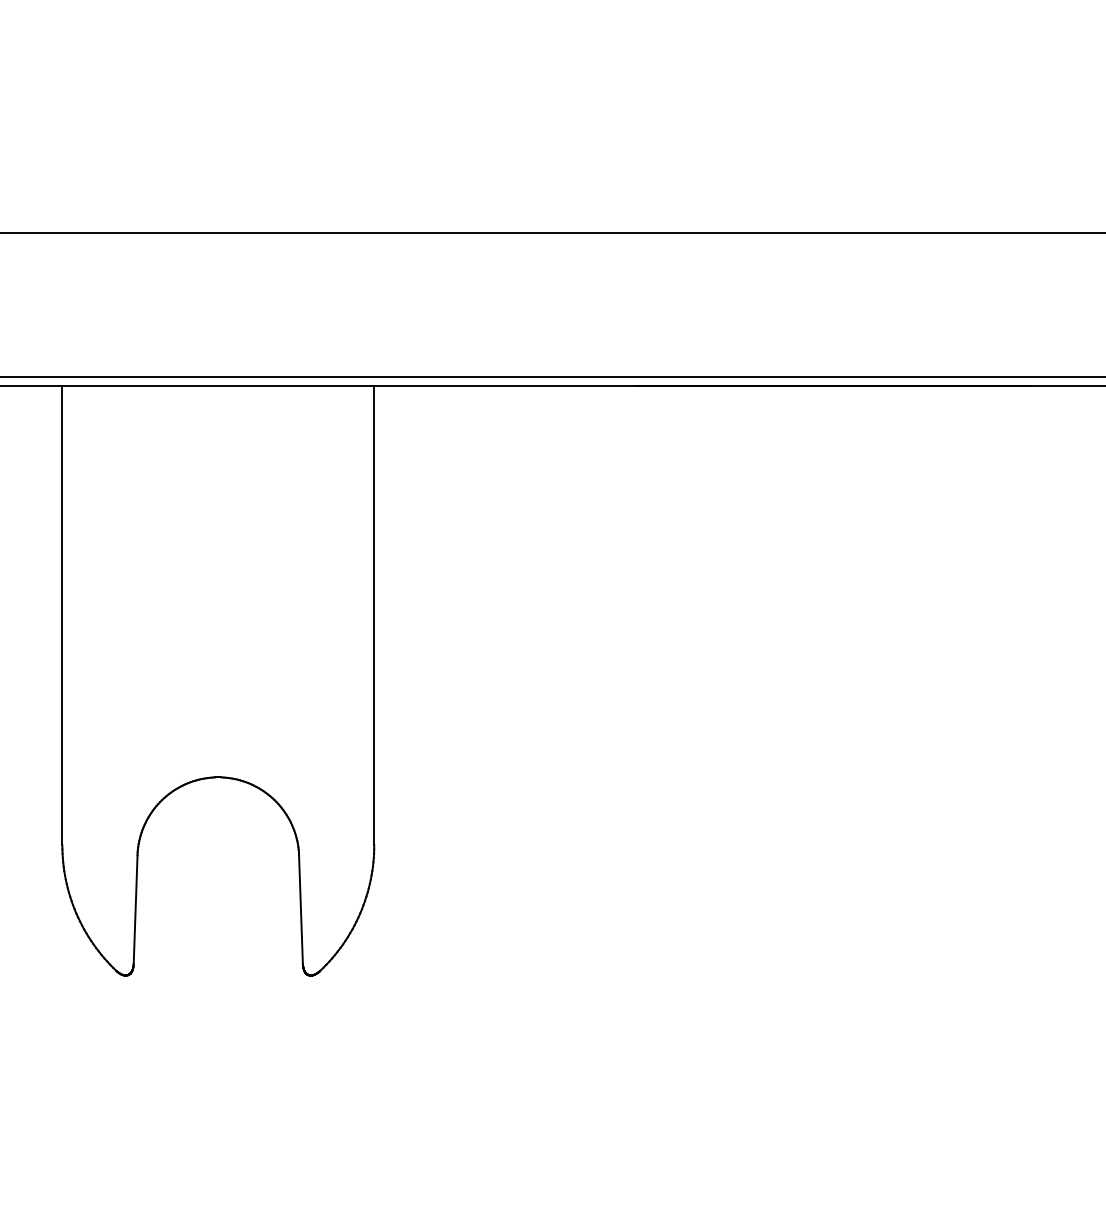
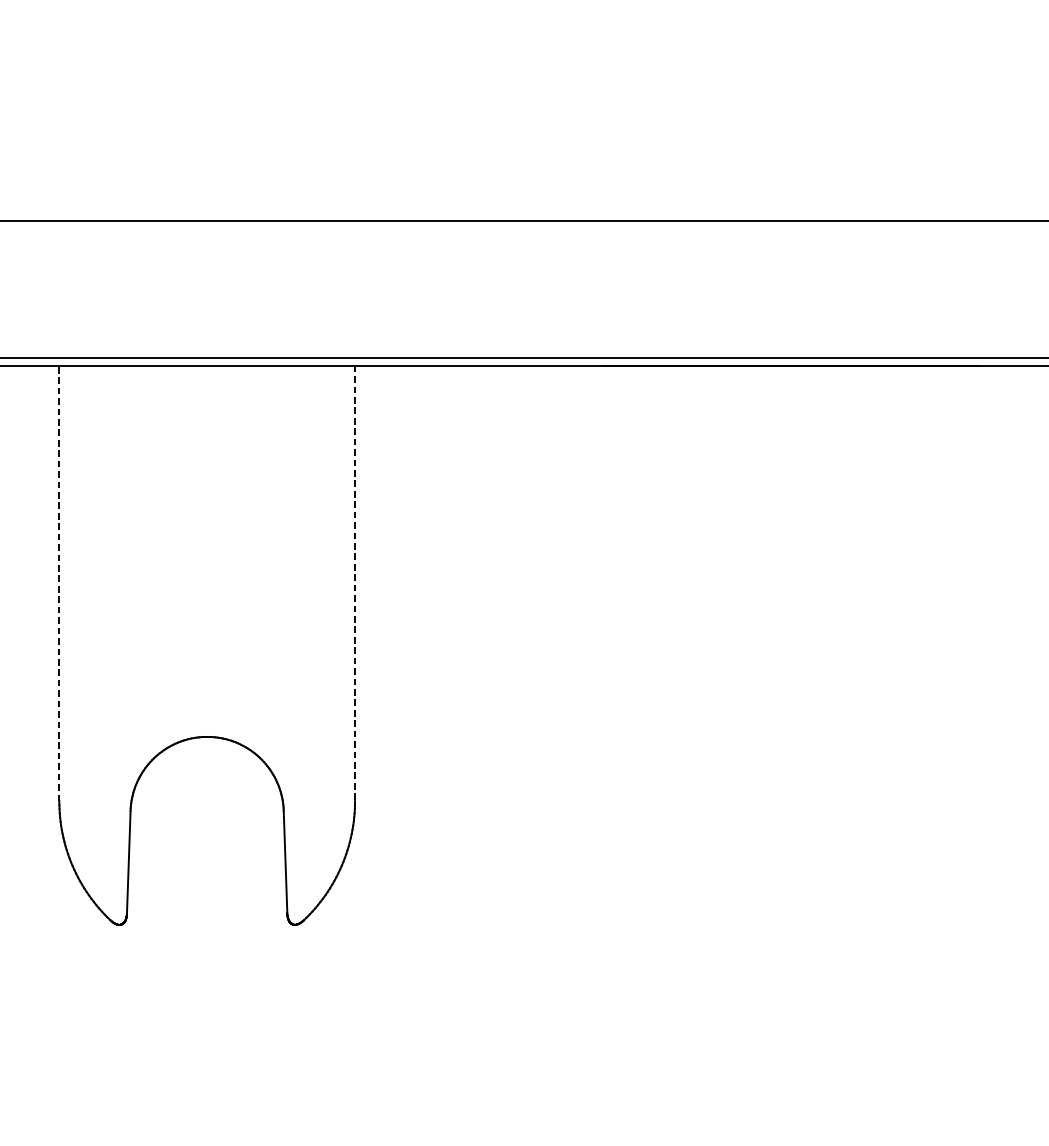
line: (62, 615) -> (59, 583), solid -> dashed
line: (374, 615) -> (355, 583), solid -> dashed

